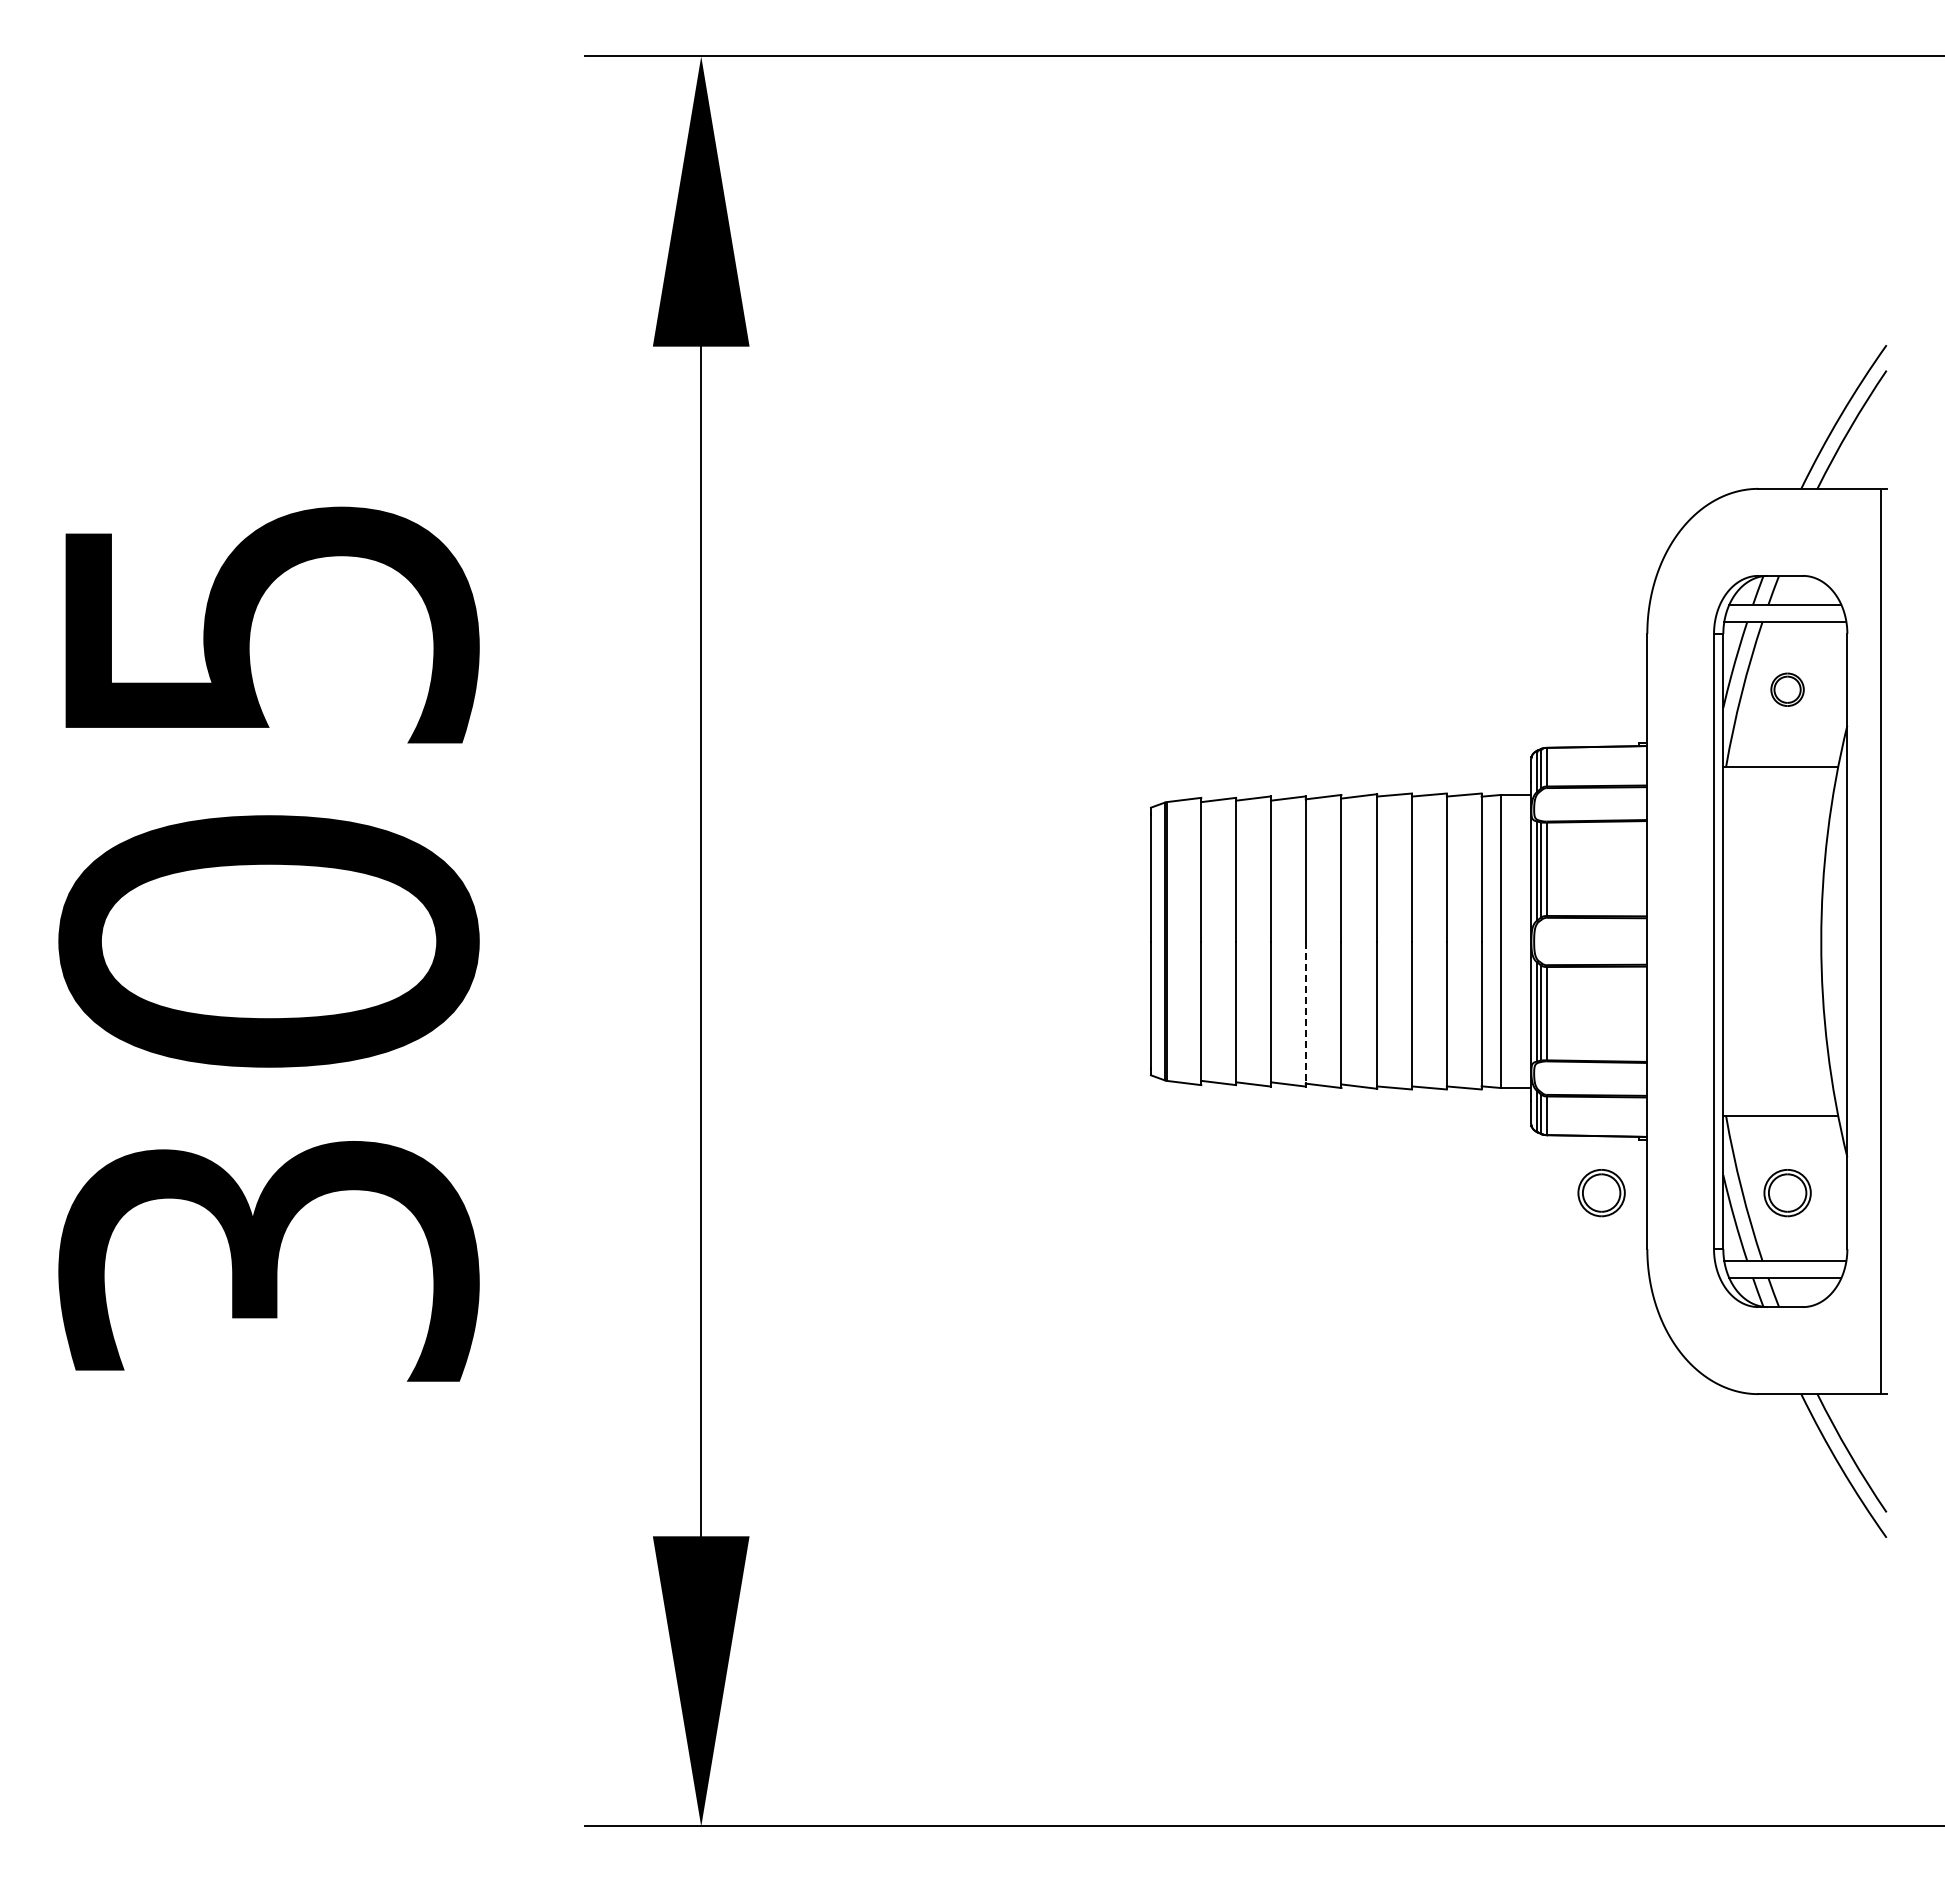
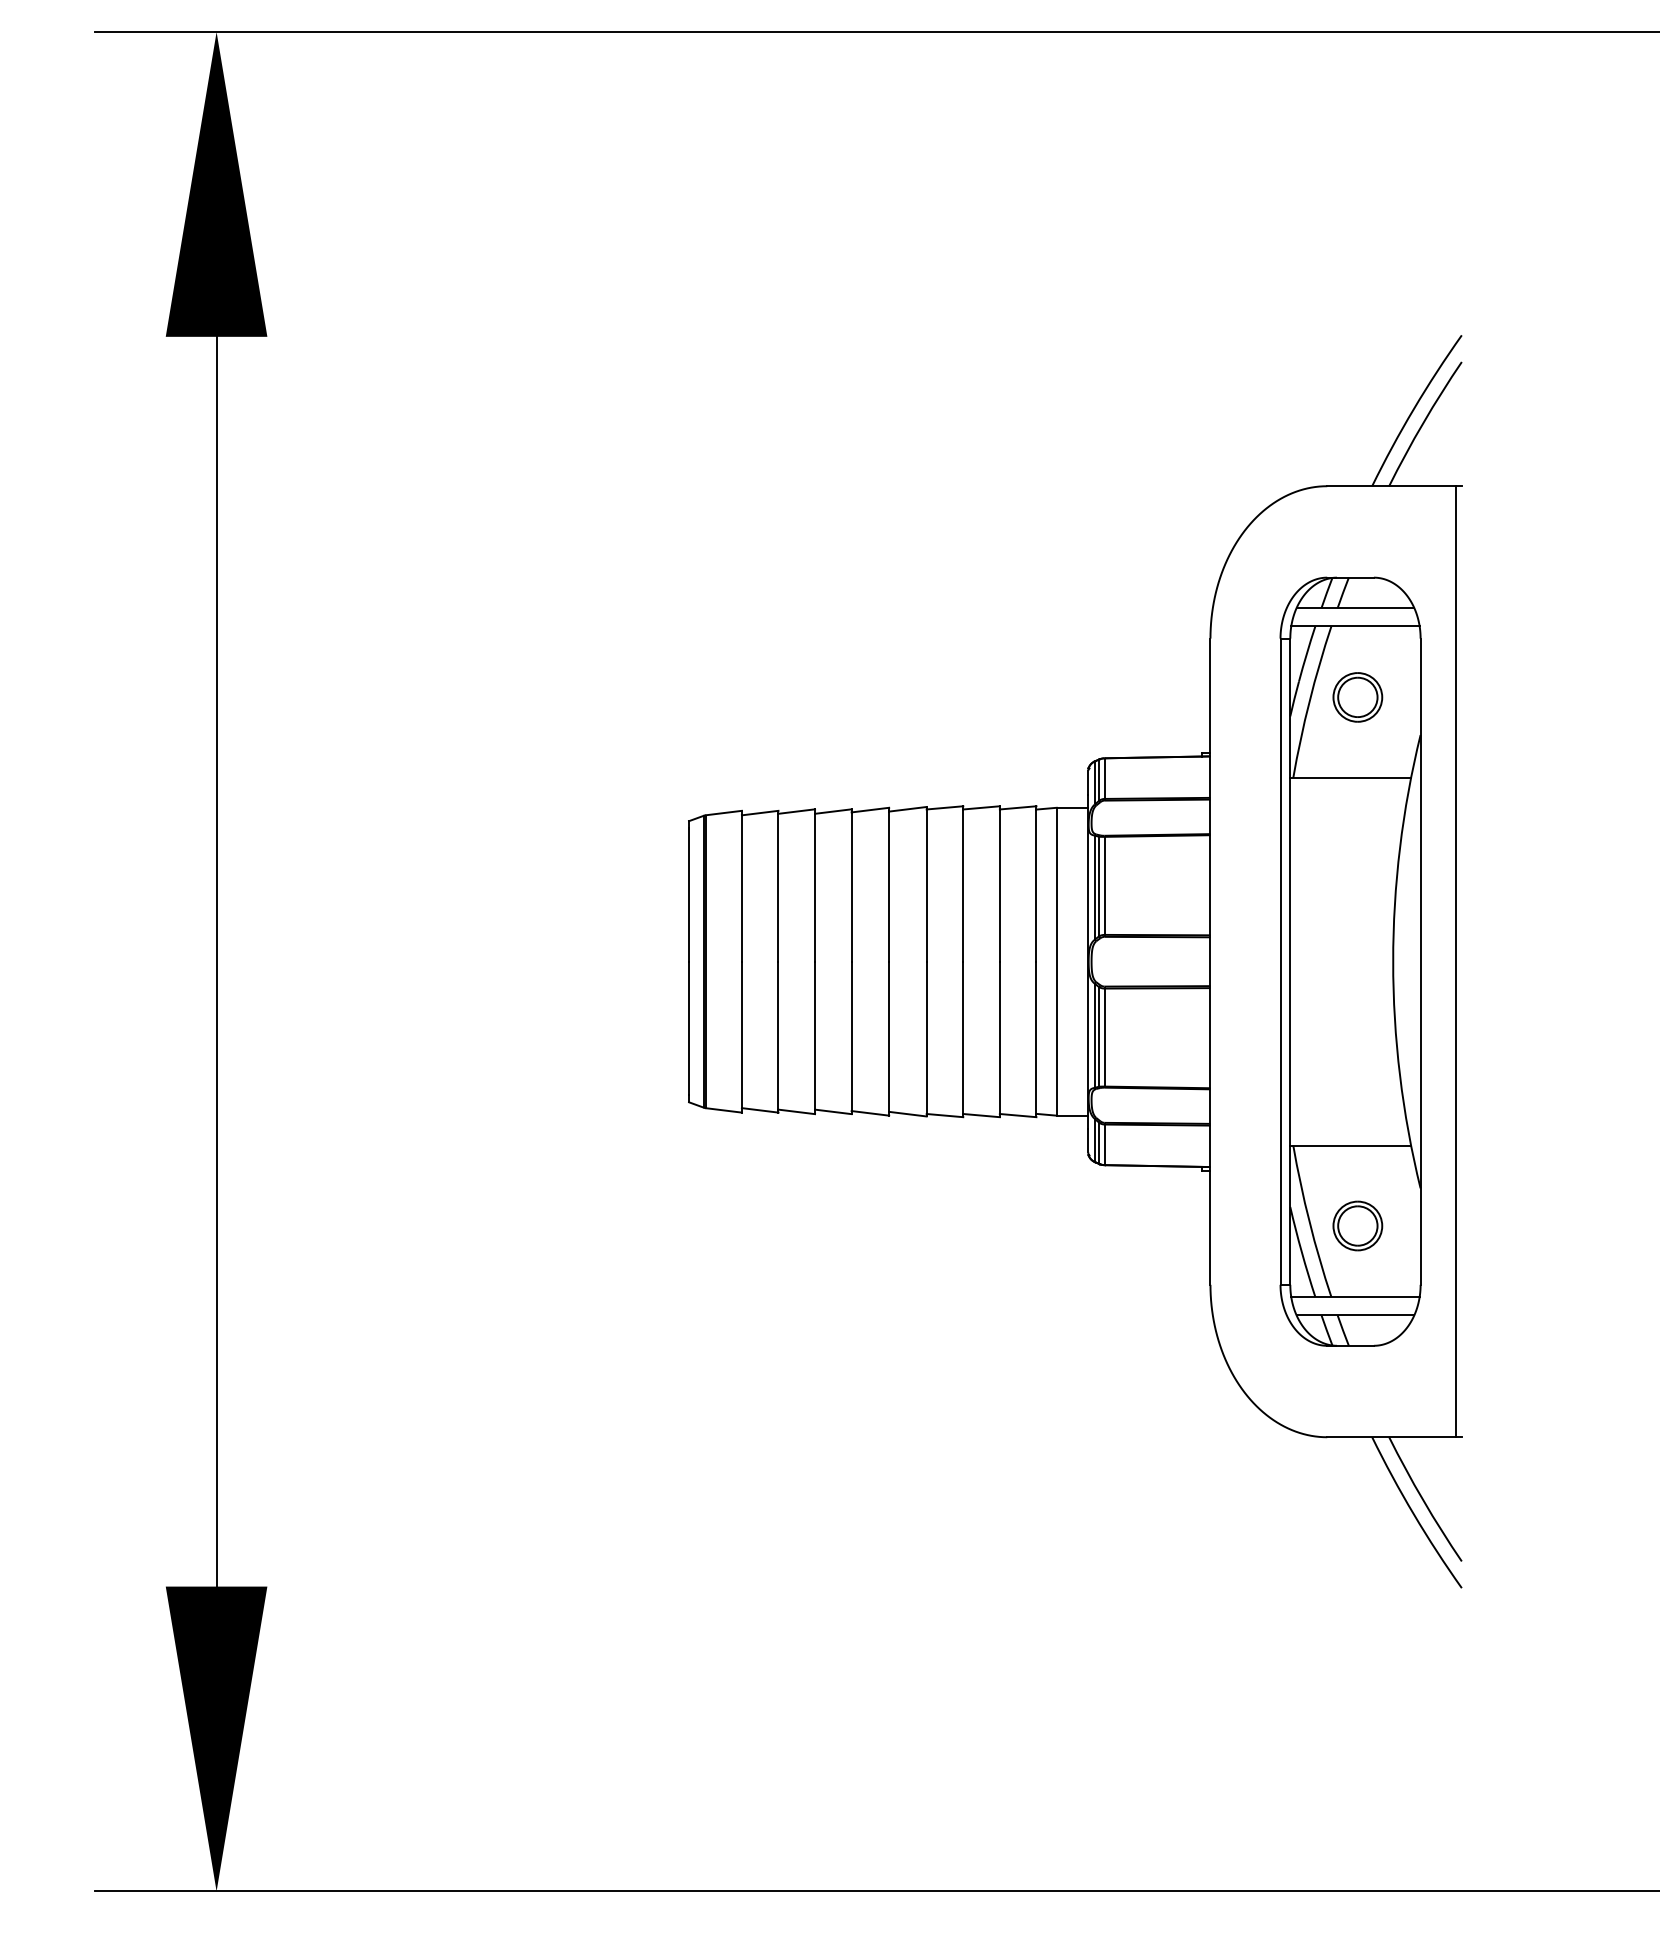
part: (1787, 689) -> (1357, 697), size x1.43
line: (1305, 1012) -> (851, 1036), dashed -> solid
part: (1601, 1193) -> (1162, 1226), removed

